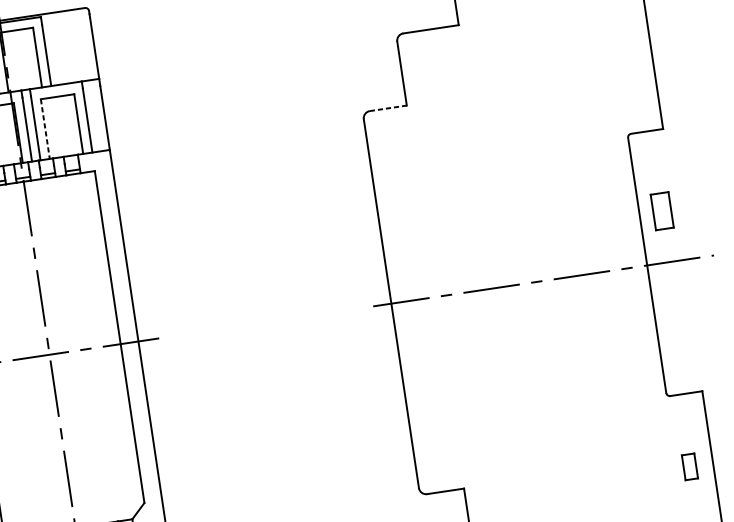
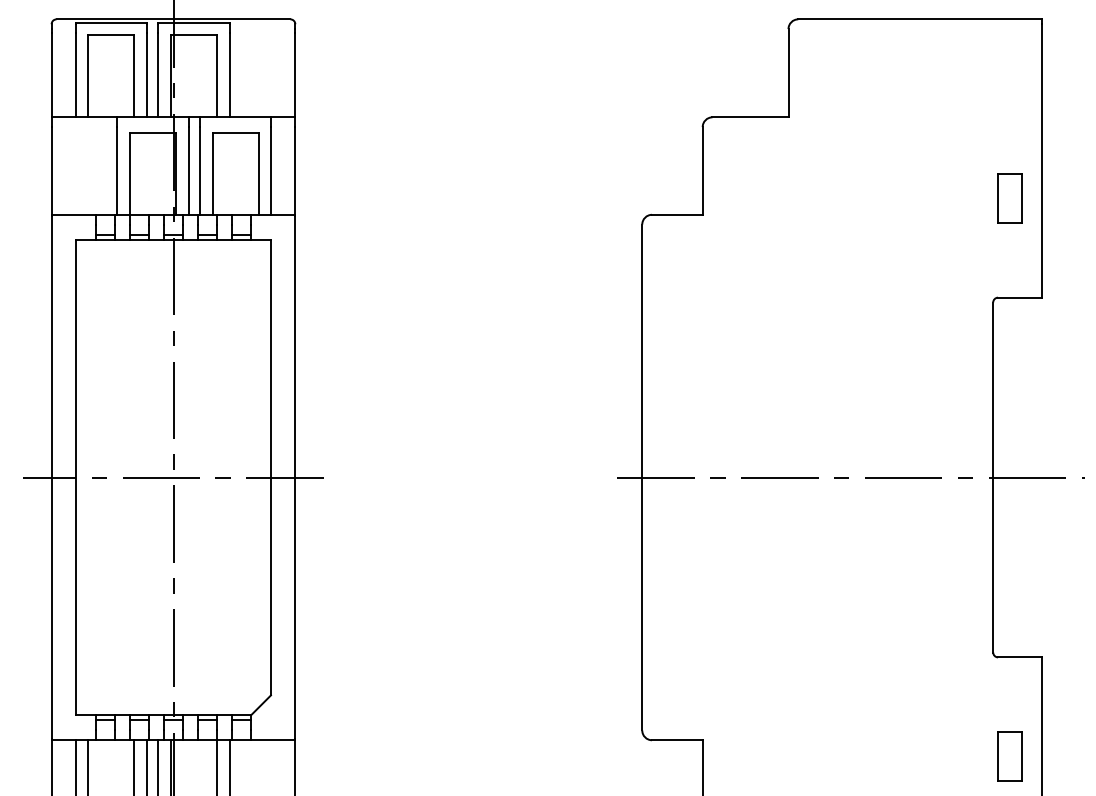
line: (388, 108) -> (677, 214), dashed -> solid
line: (44, 128) -> (212, 173), dashed -> solid
part: (661, 211) -> (1009, 198), moved
part: (689, 467) -> (1009, 756), size x1.43

